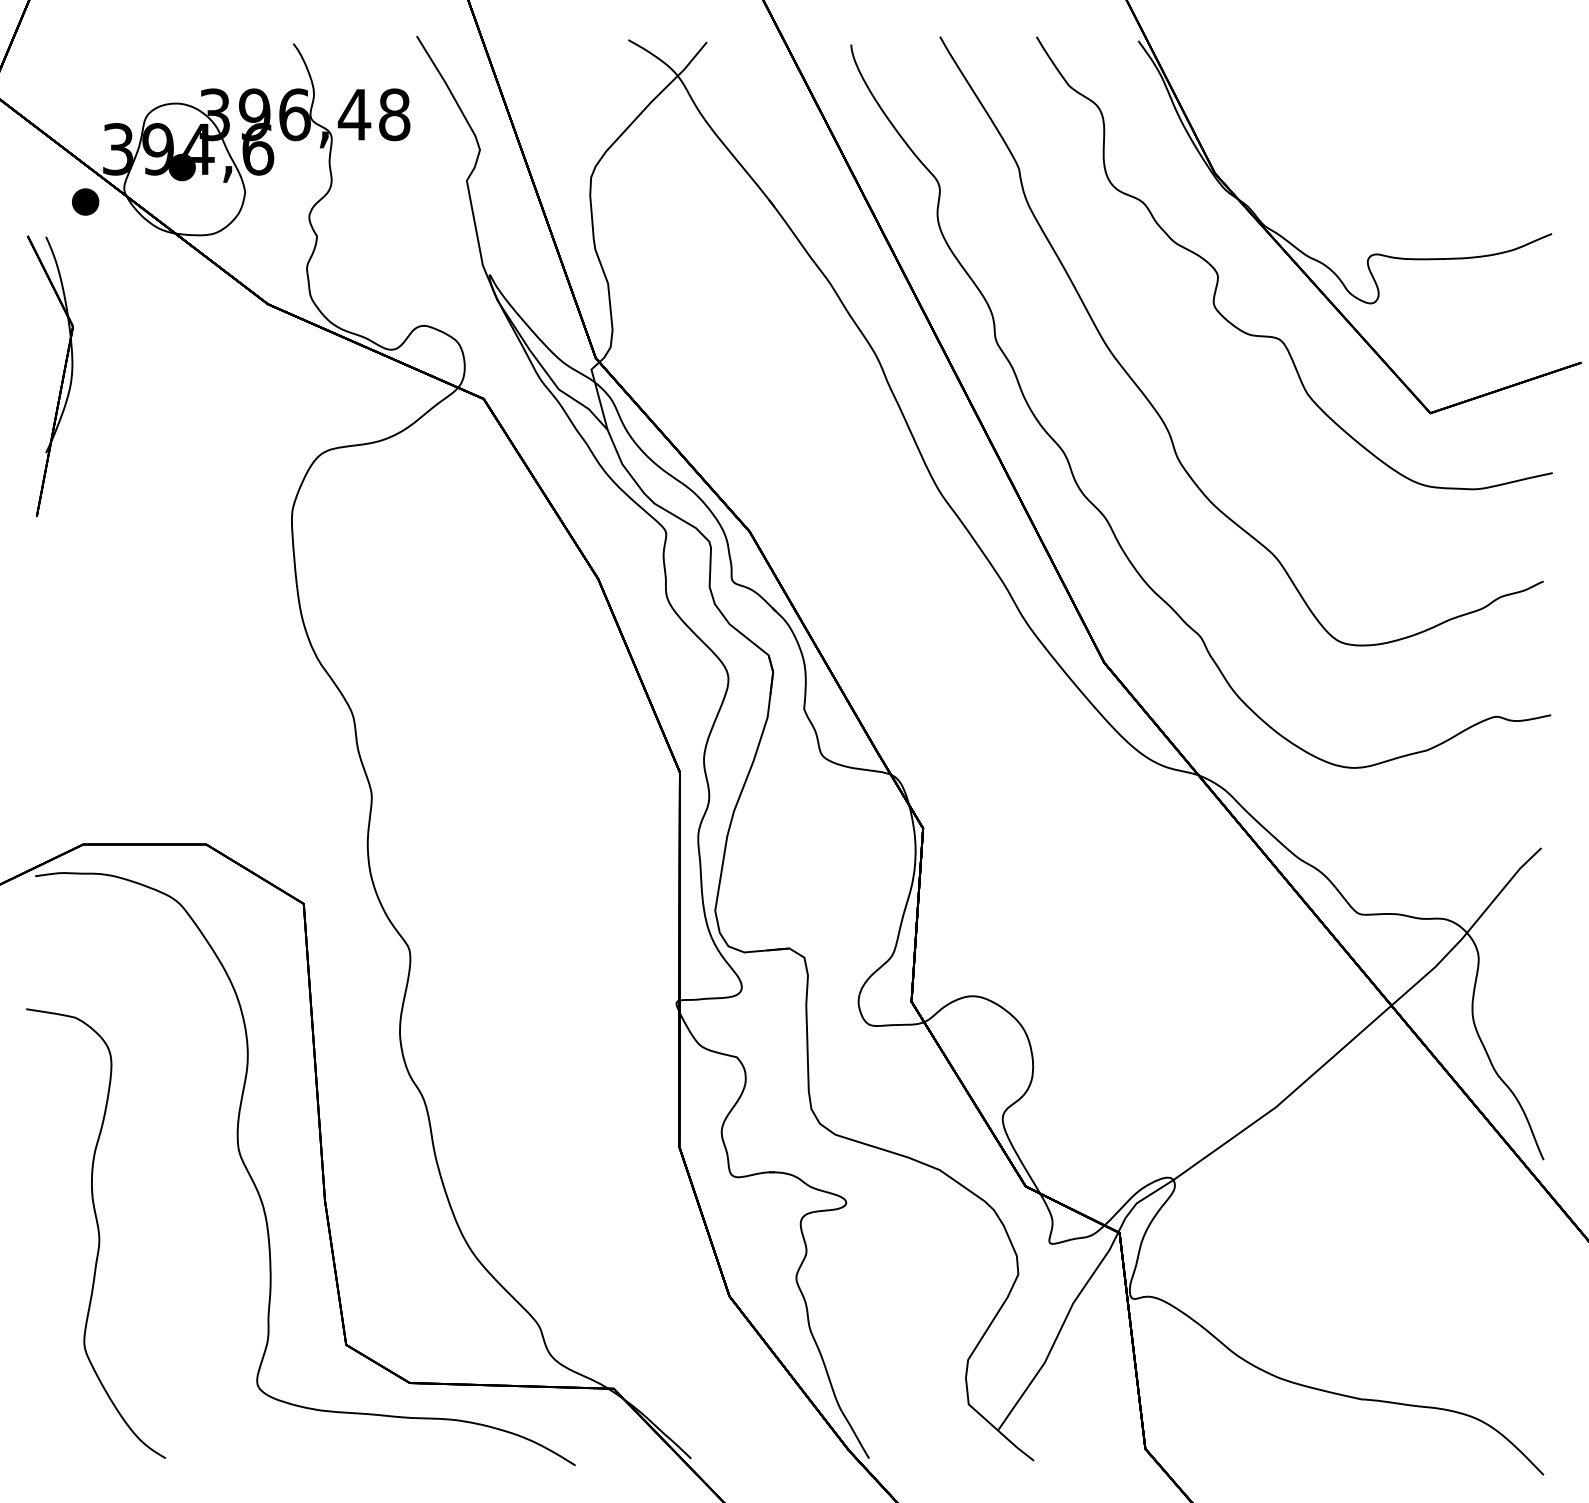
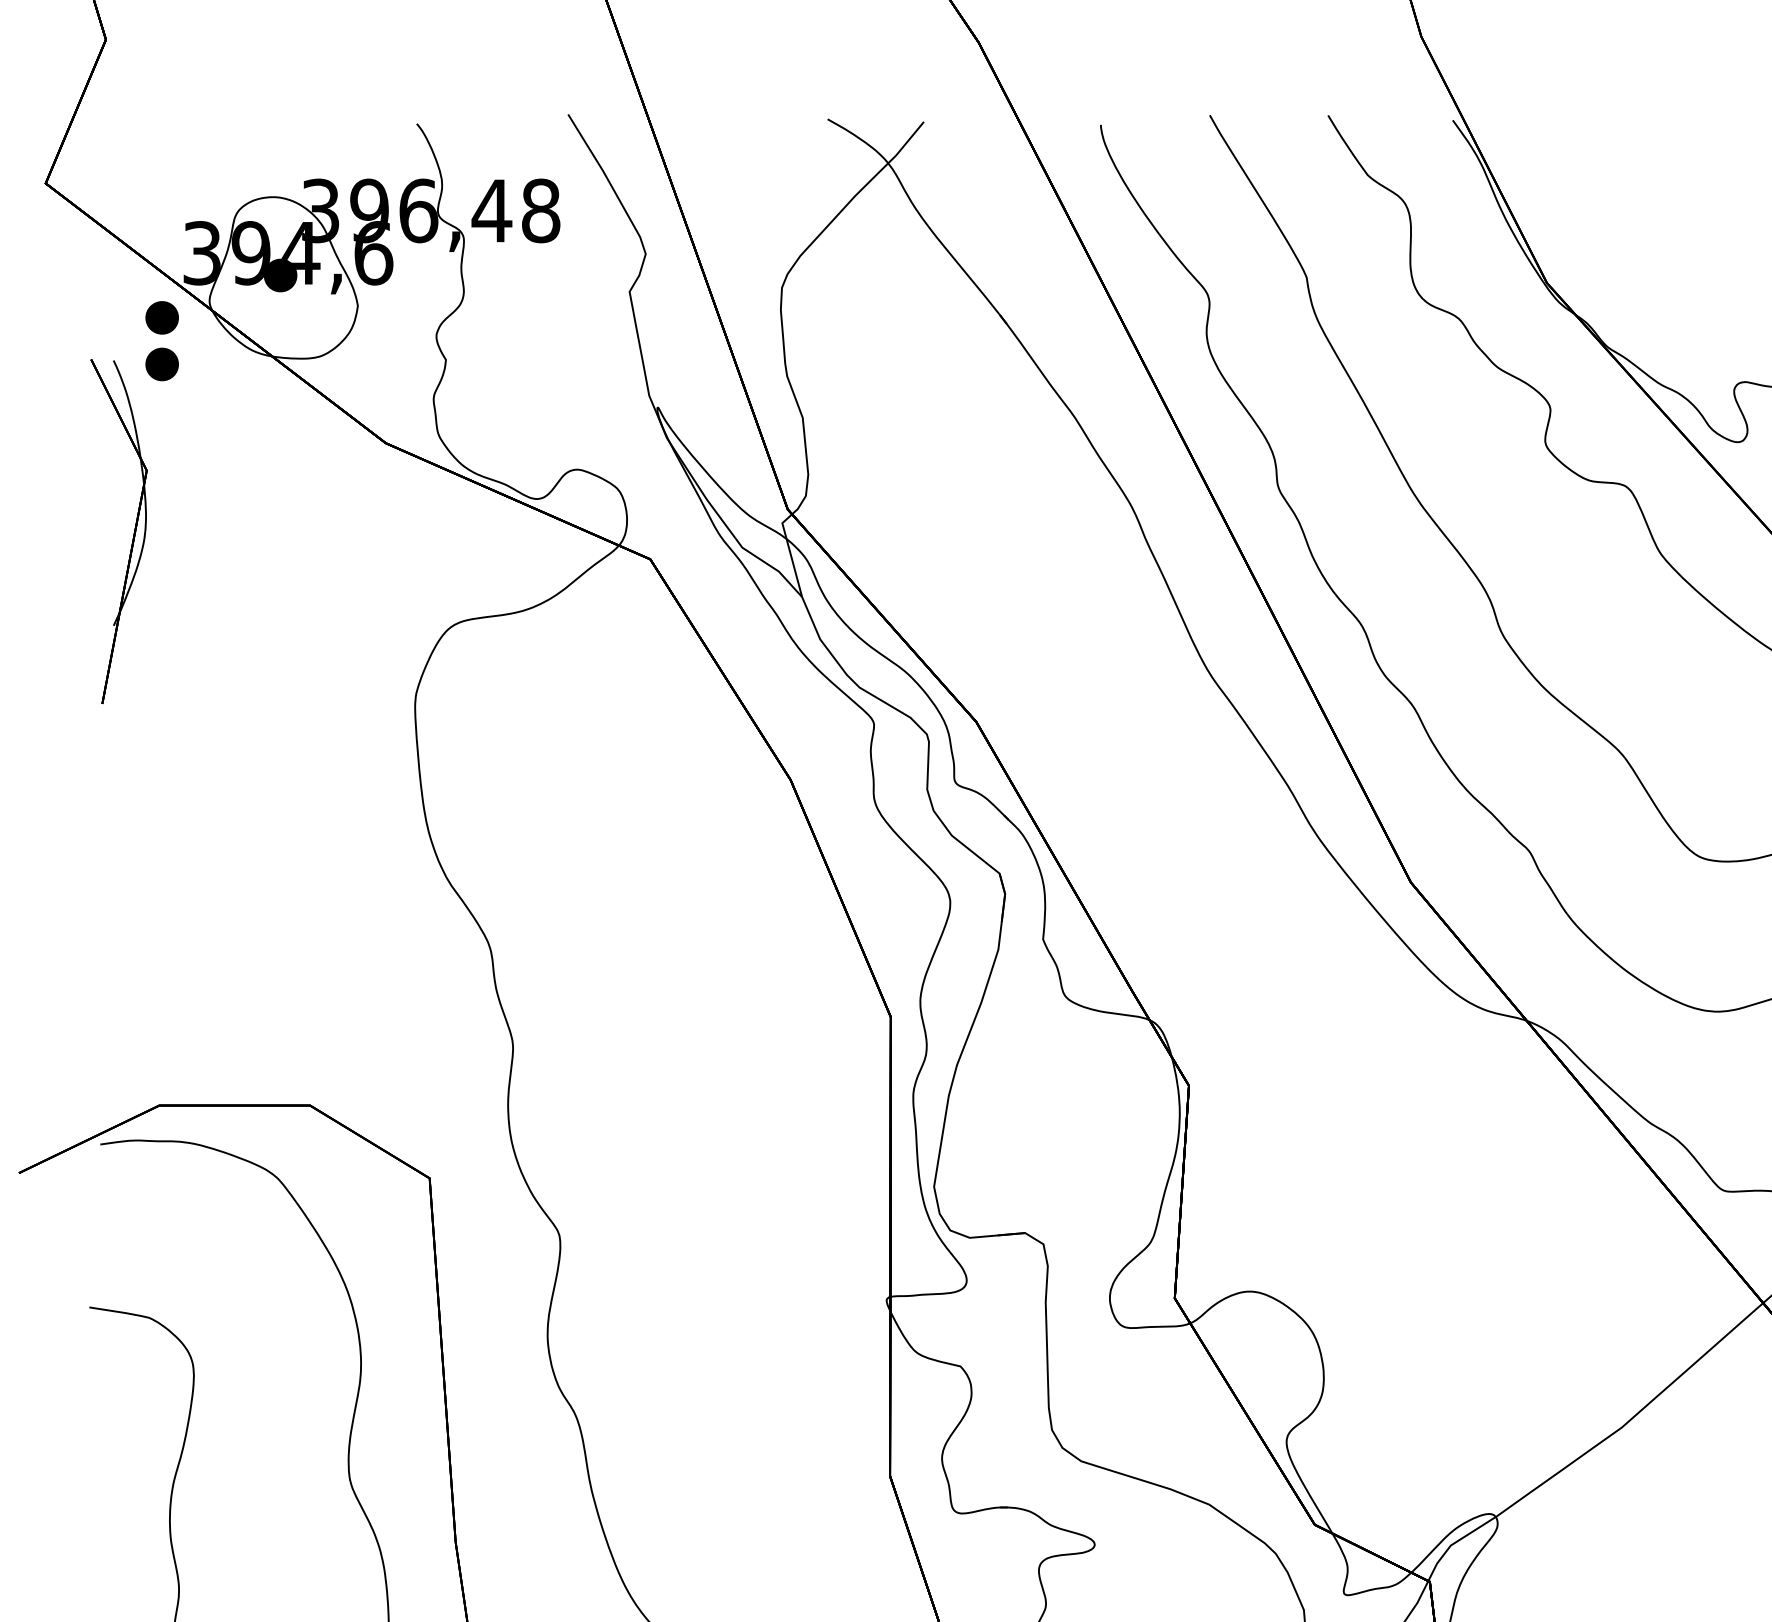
part: (85, 239) -> (162, 363), added

